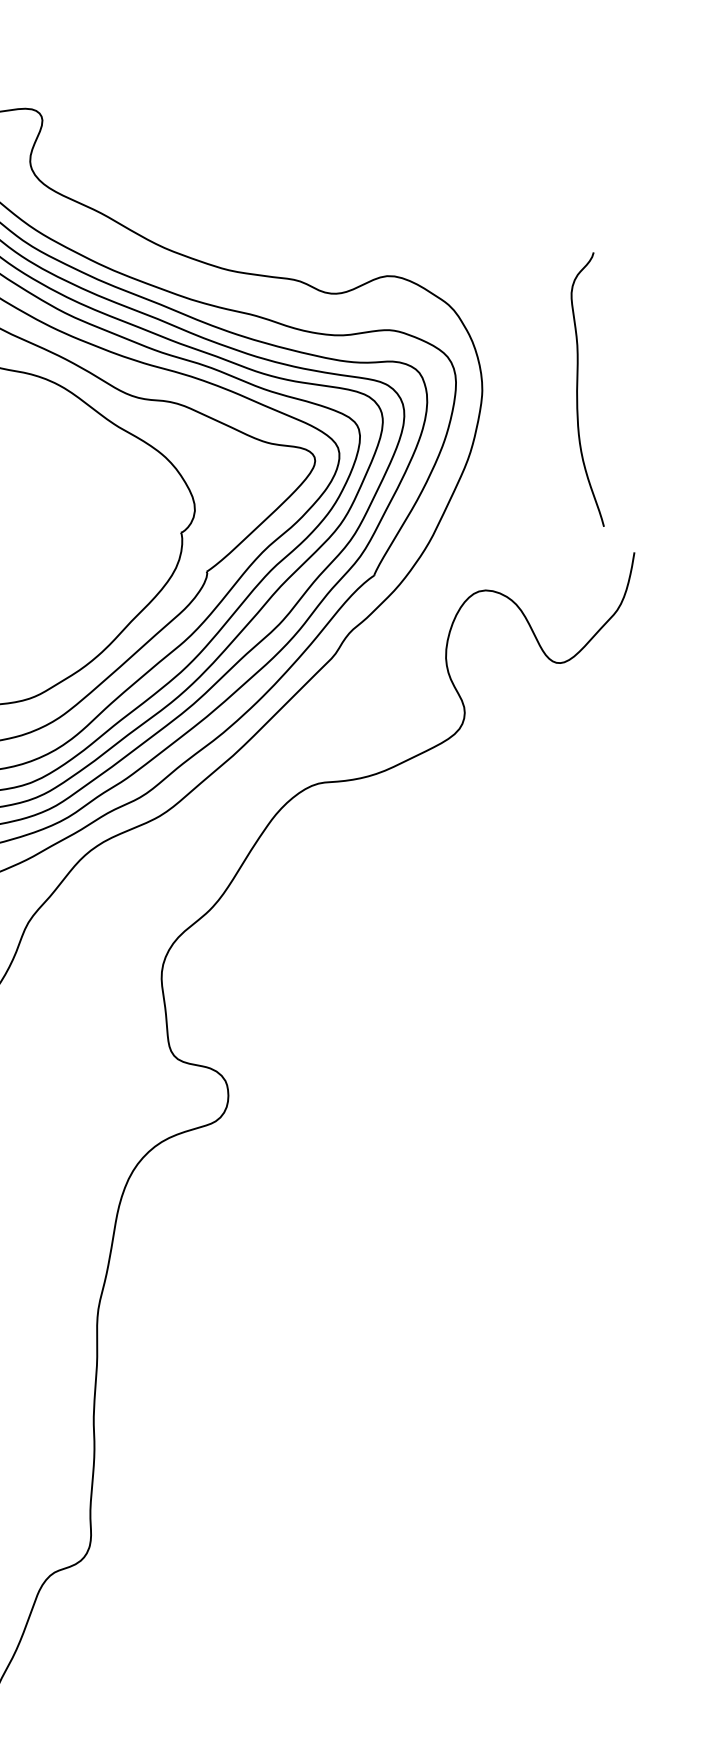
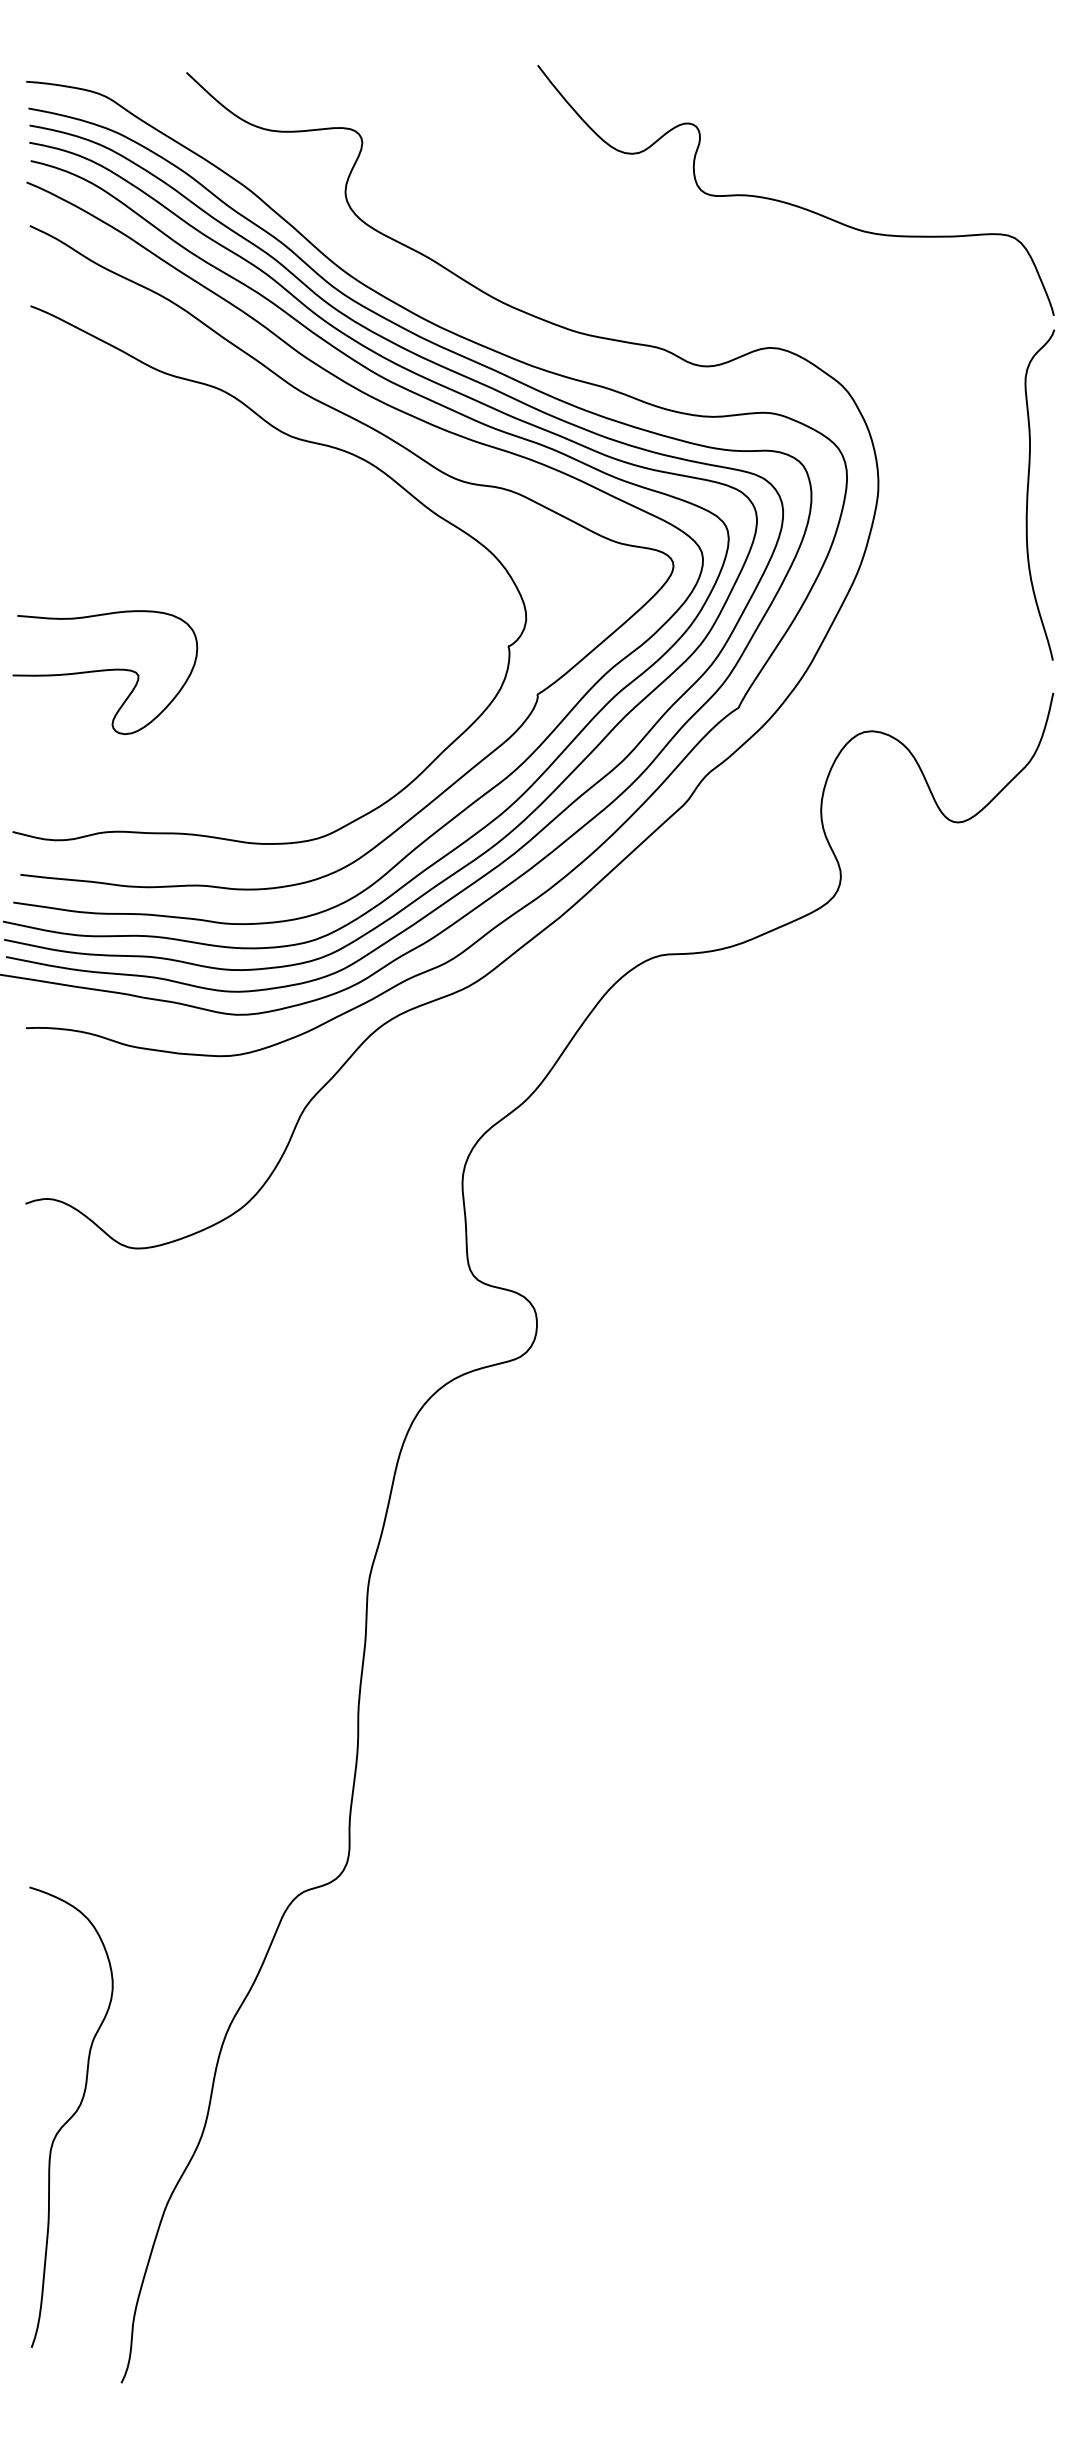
curve: (401, 155) -> (792, 203), added
curve: (577, 389) -> (1028, 494), moved

